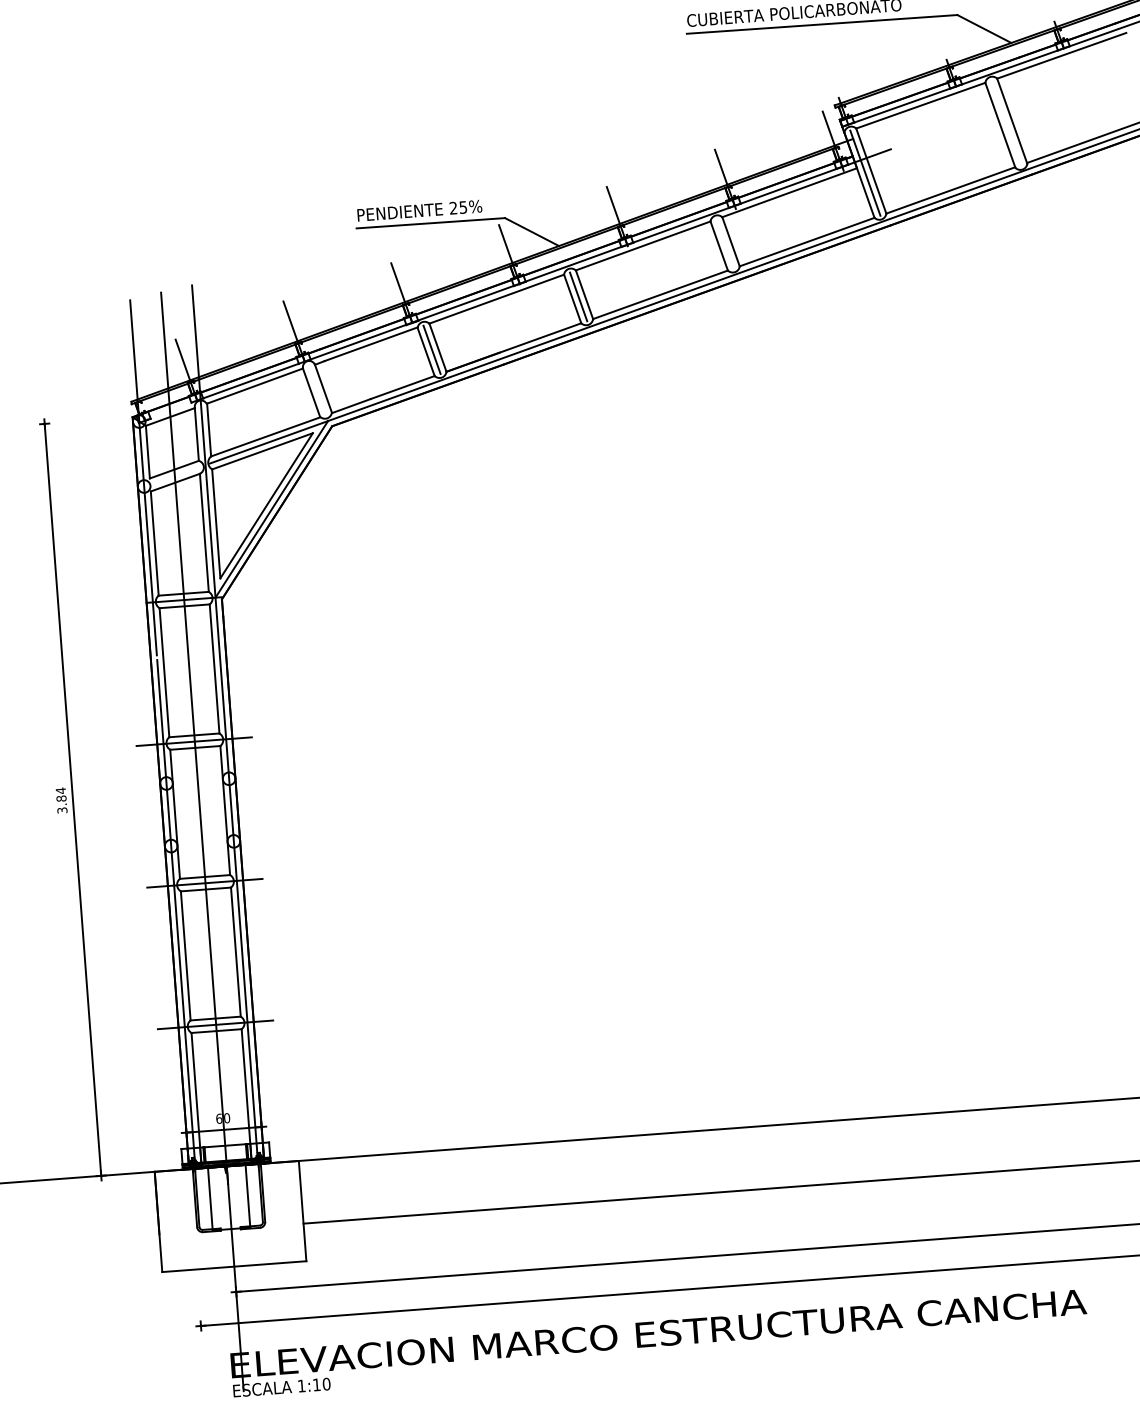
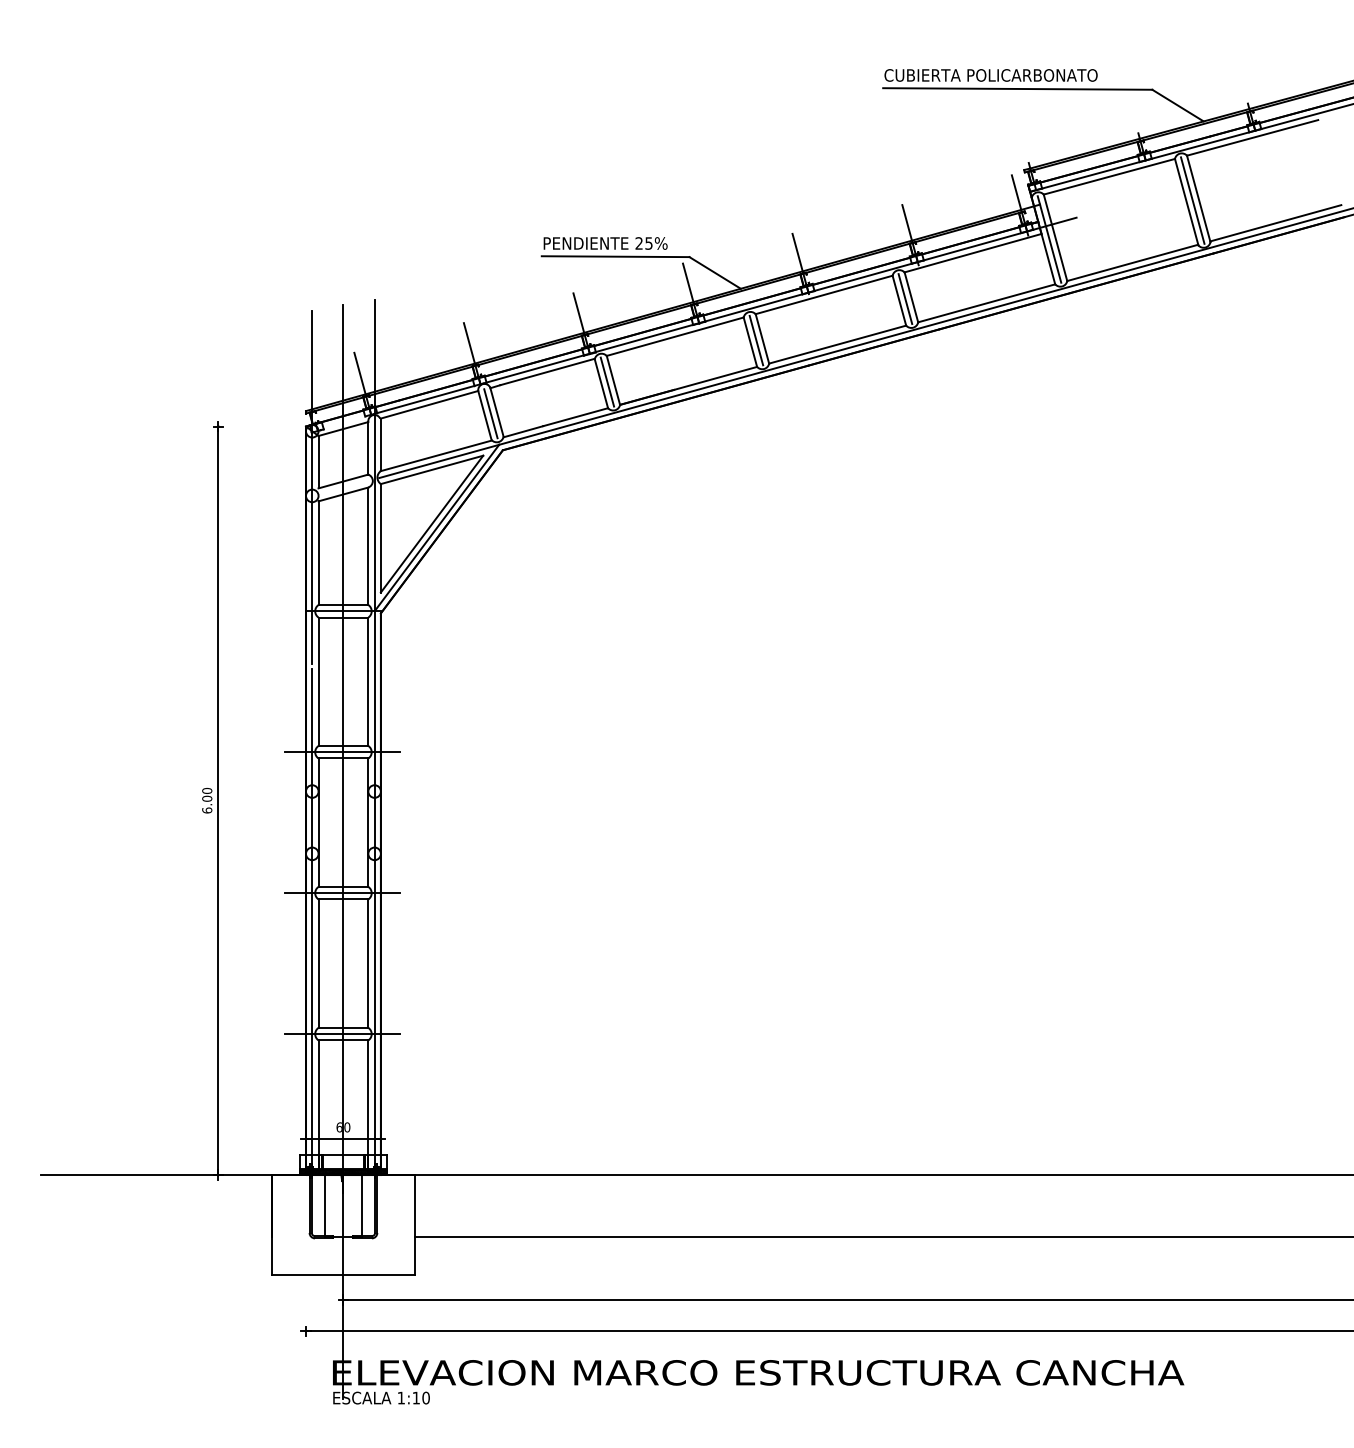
line: (1006, 123) -> (1192, 200), added
line: (725, 244) -> (905, 299), added
line: (316, 390) -> (490, 413), added
text: (61, 800) -> (207, 800), 3.84 -> 6.00

